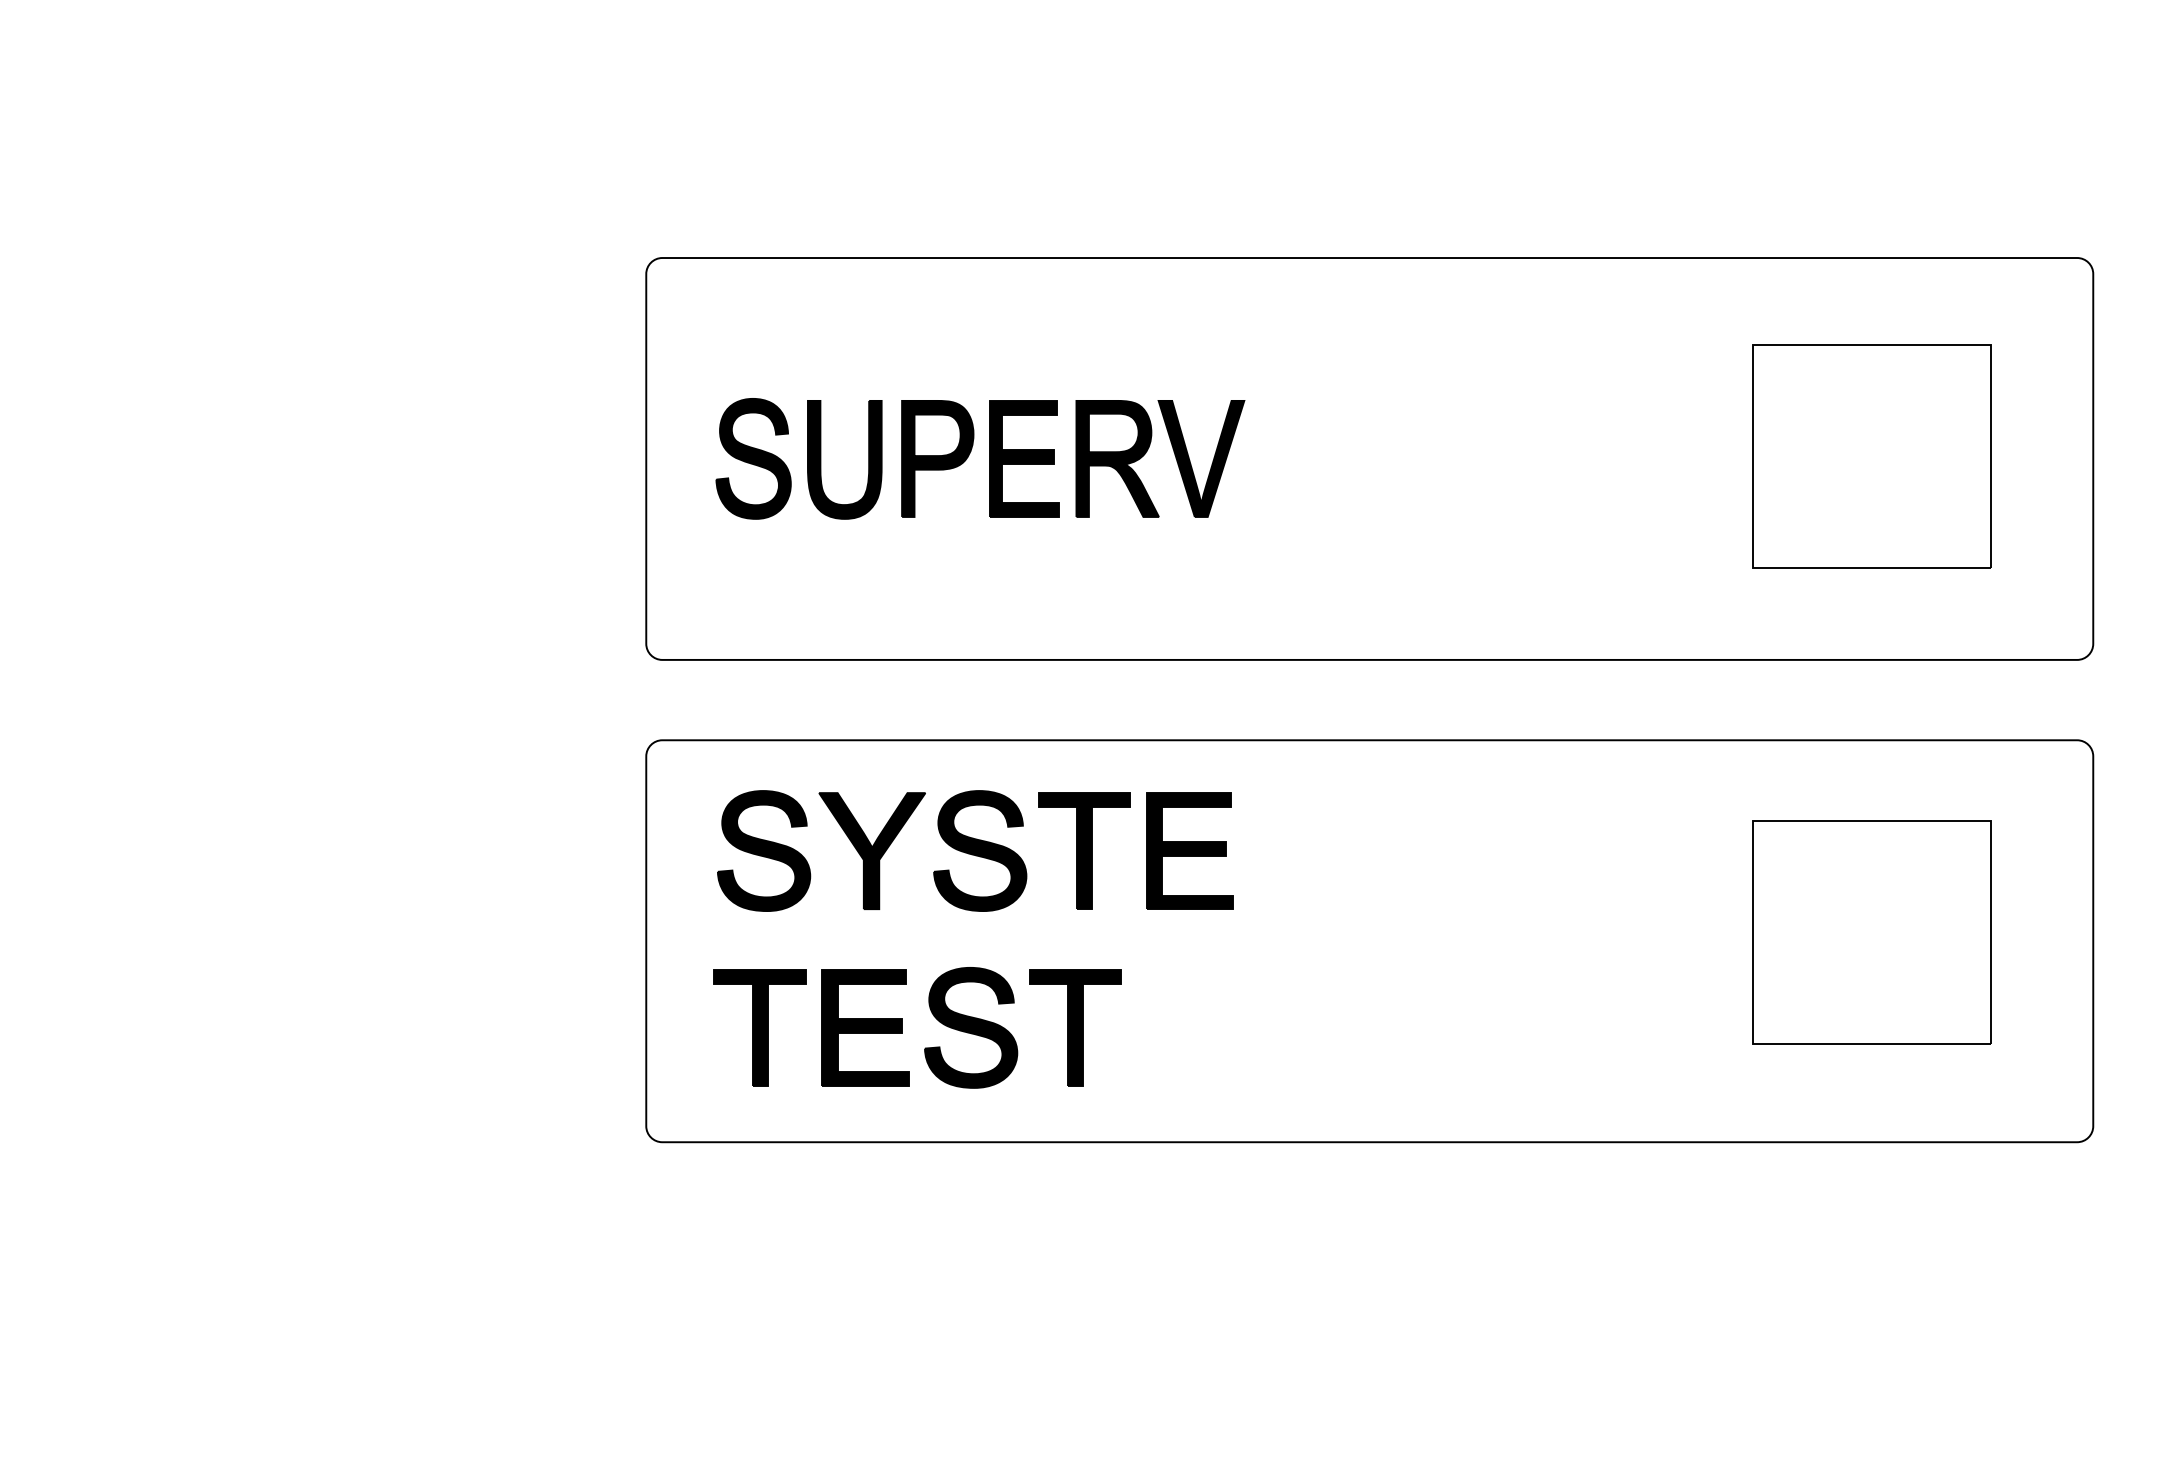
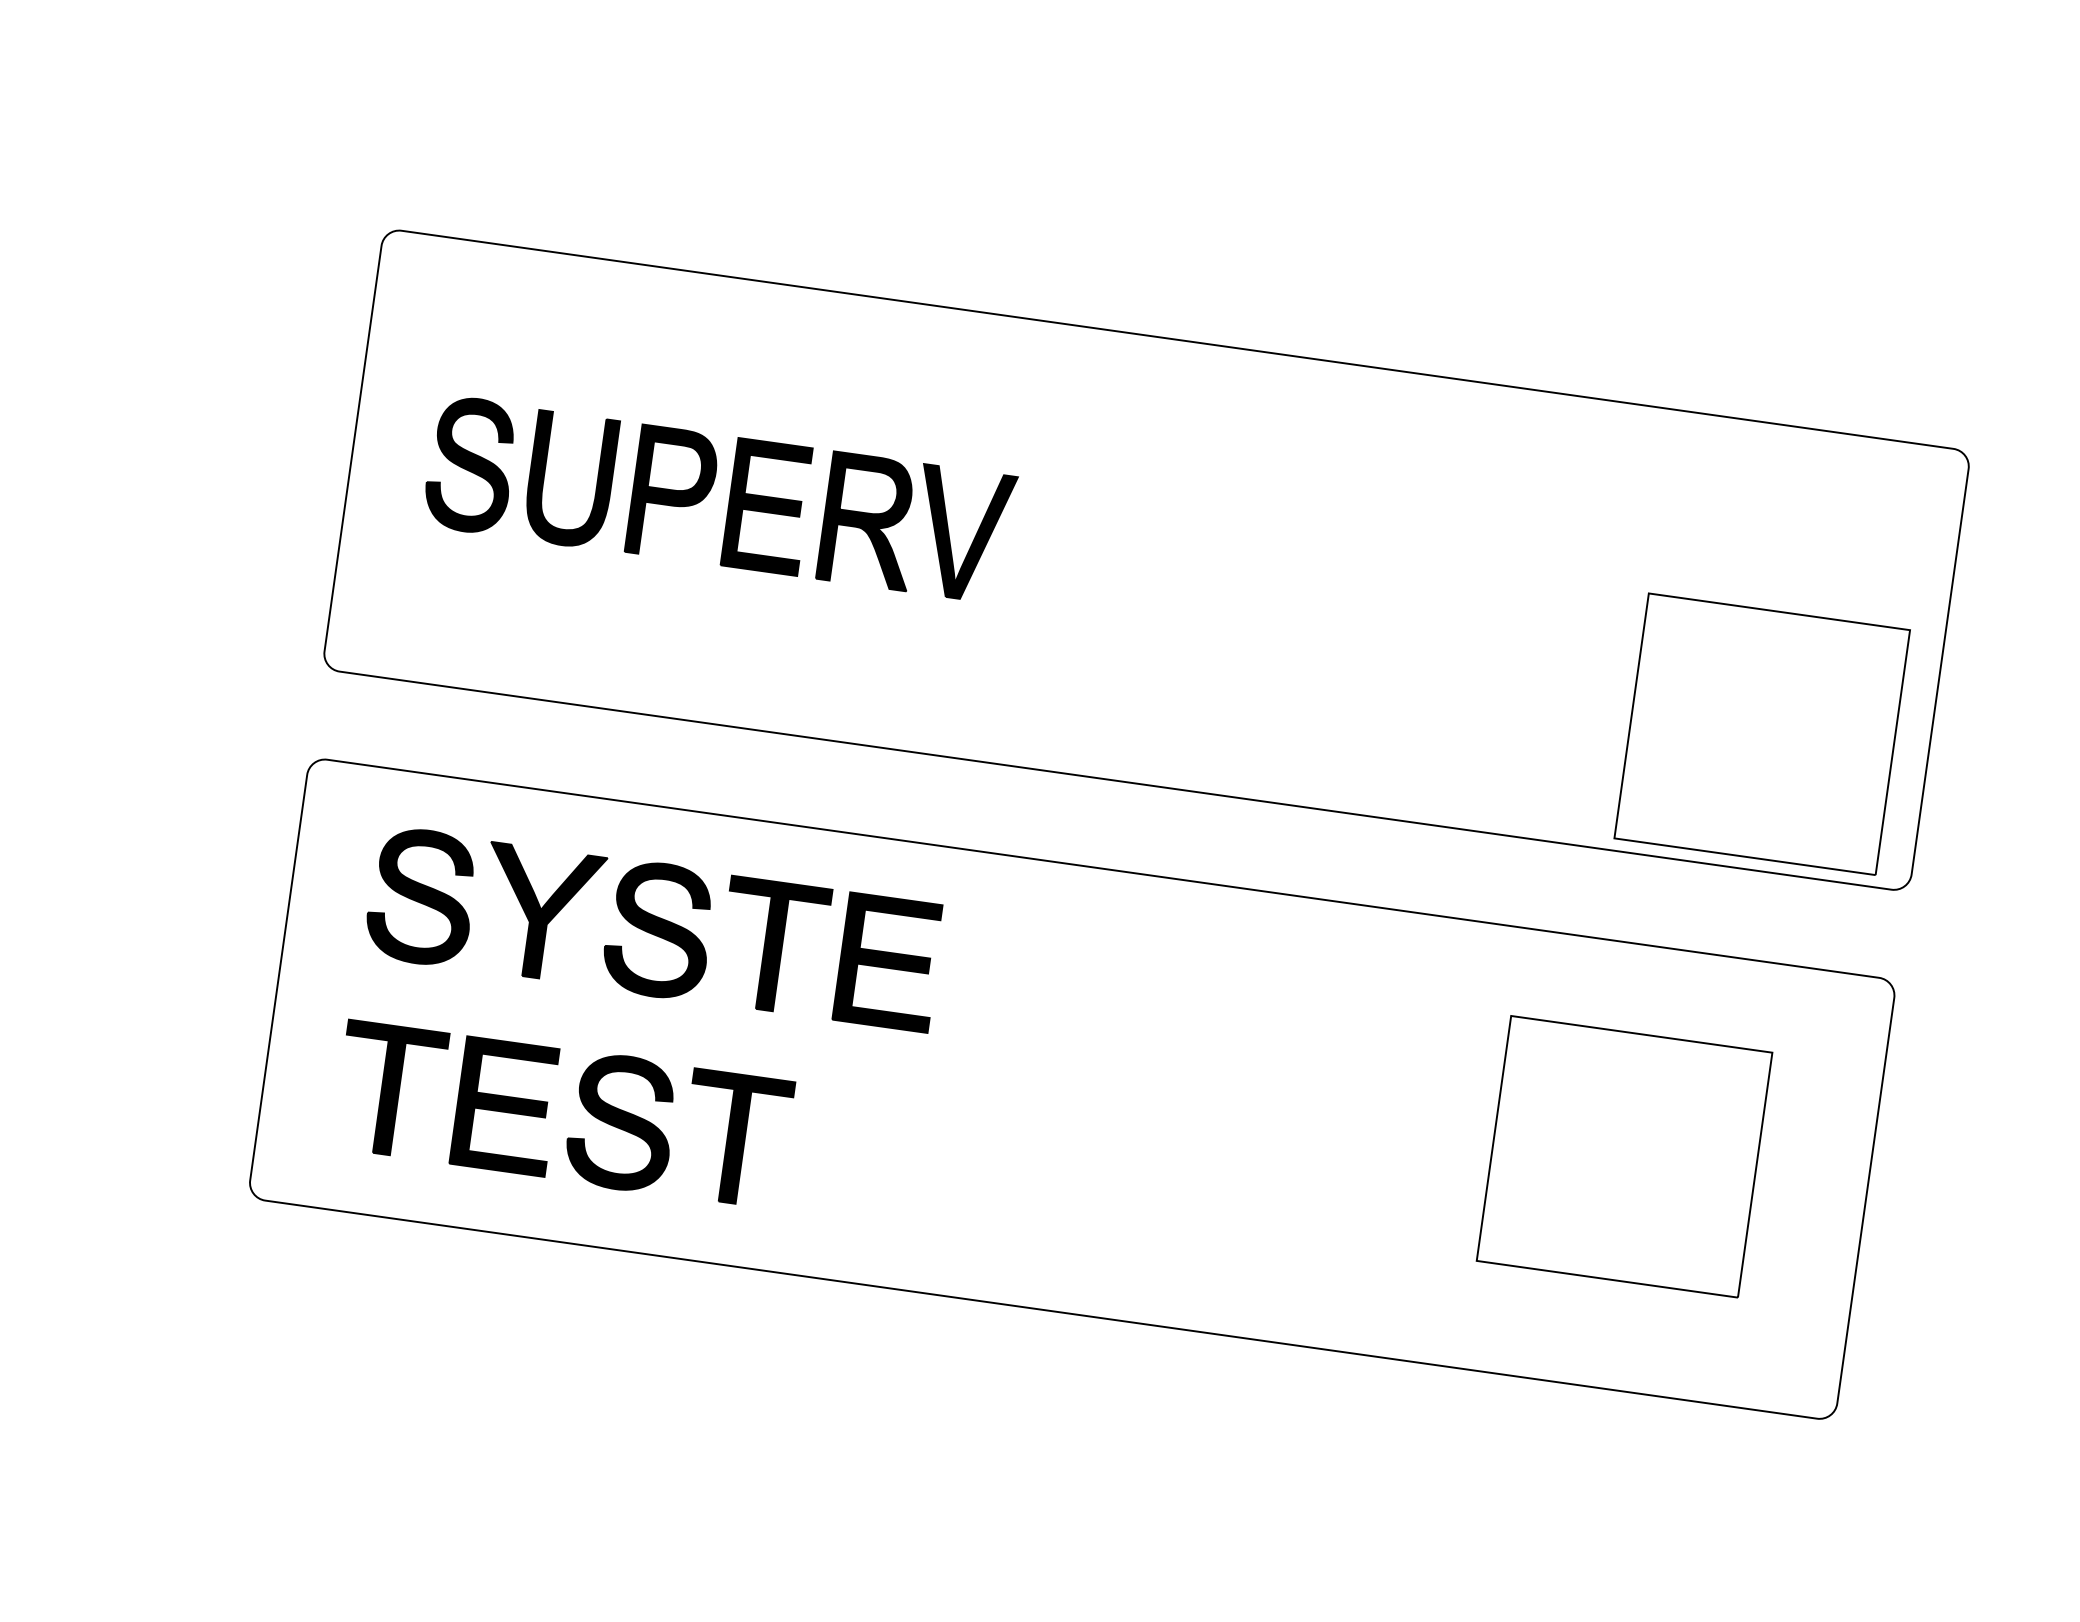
part: (1871, 456) -> (1761, 734), moved

